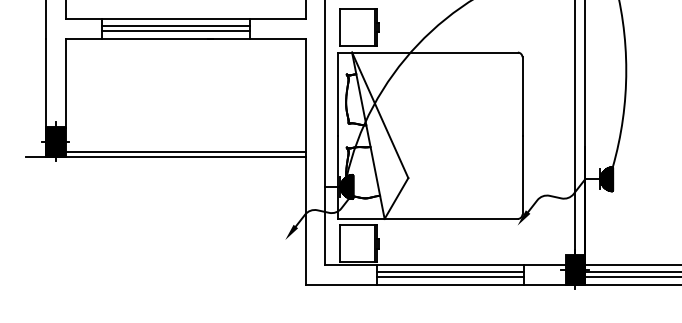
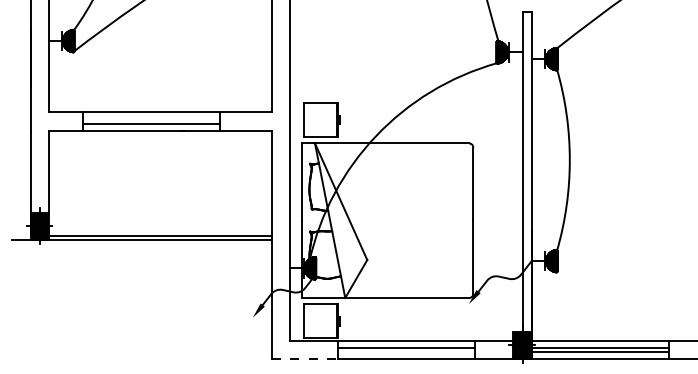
line: (175, 26) -> (150, 119), removed
line: (449, 277) -> (405, 352), removed
line: (340, 285) -> (304, 359), solid -> dashed

